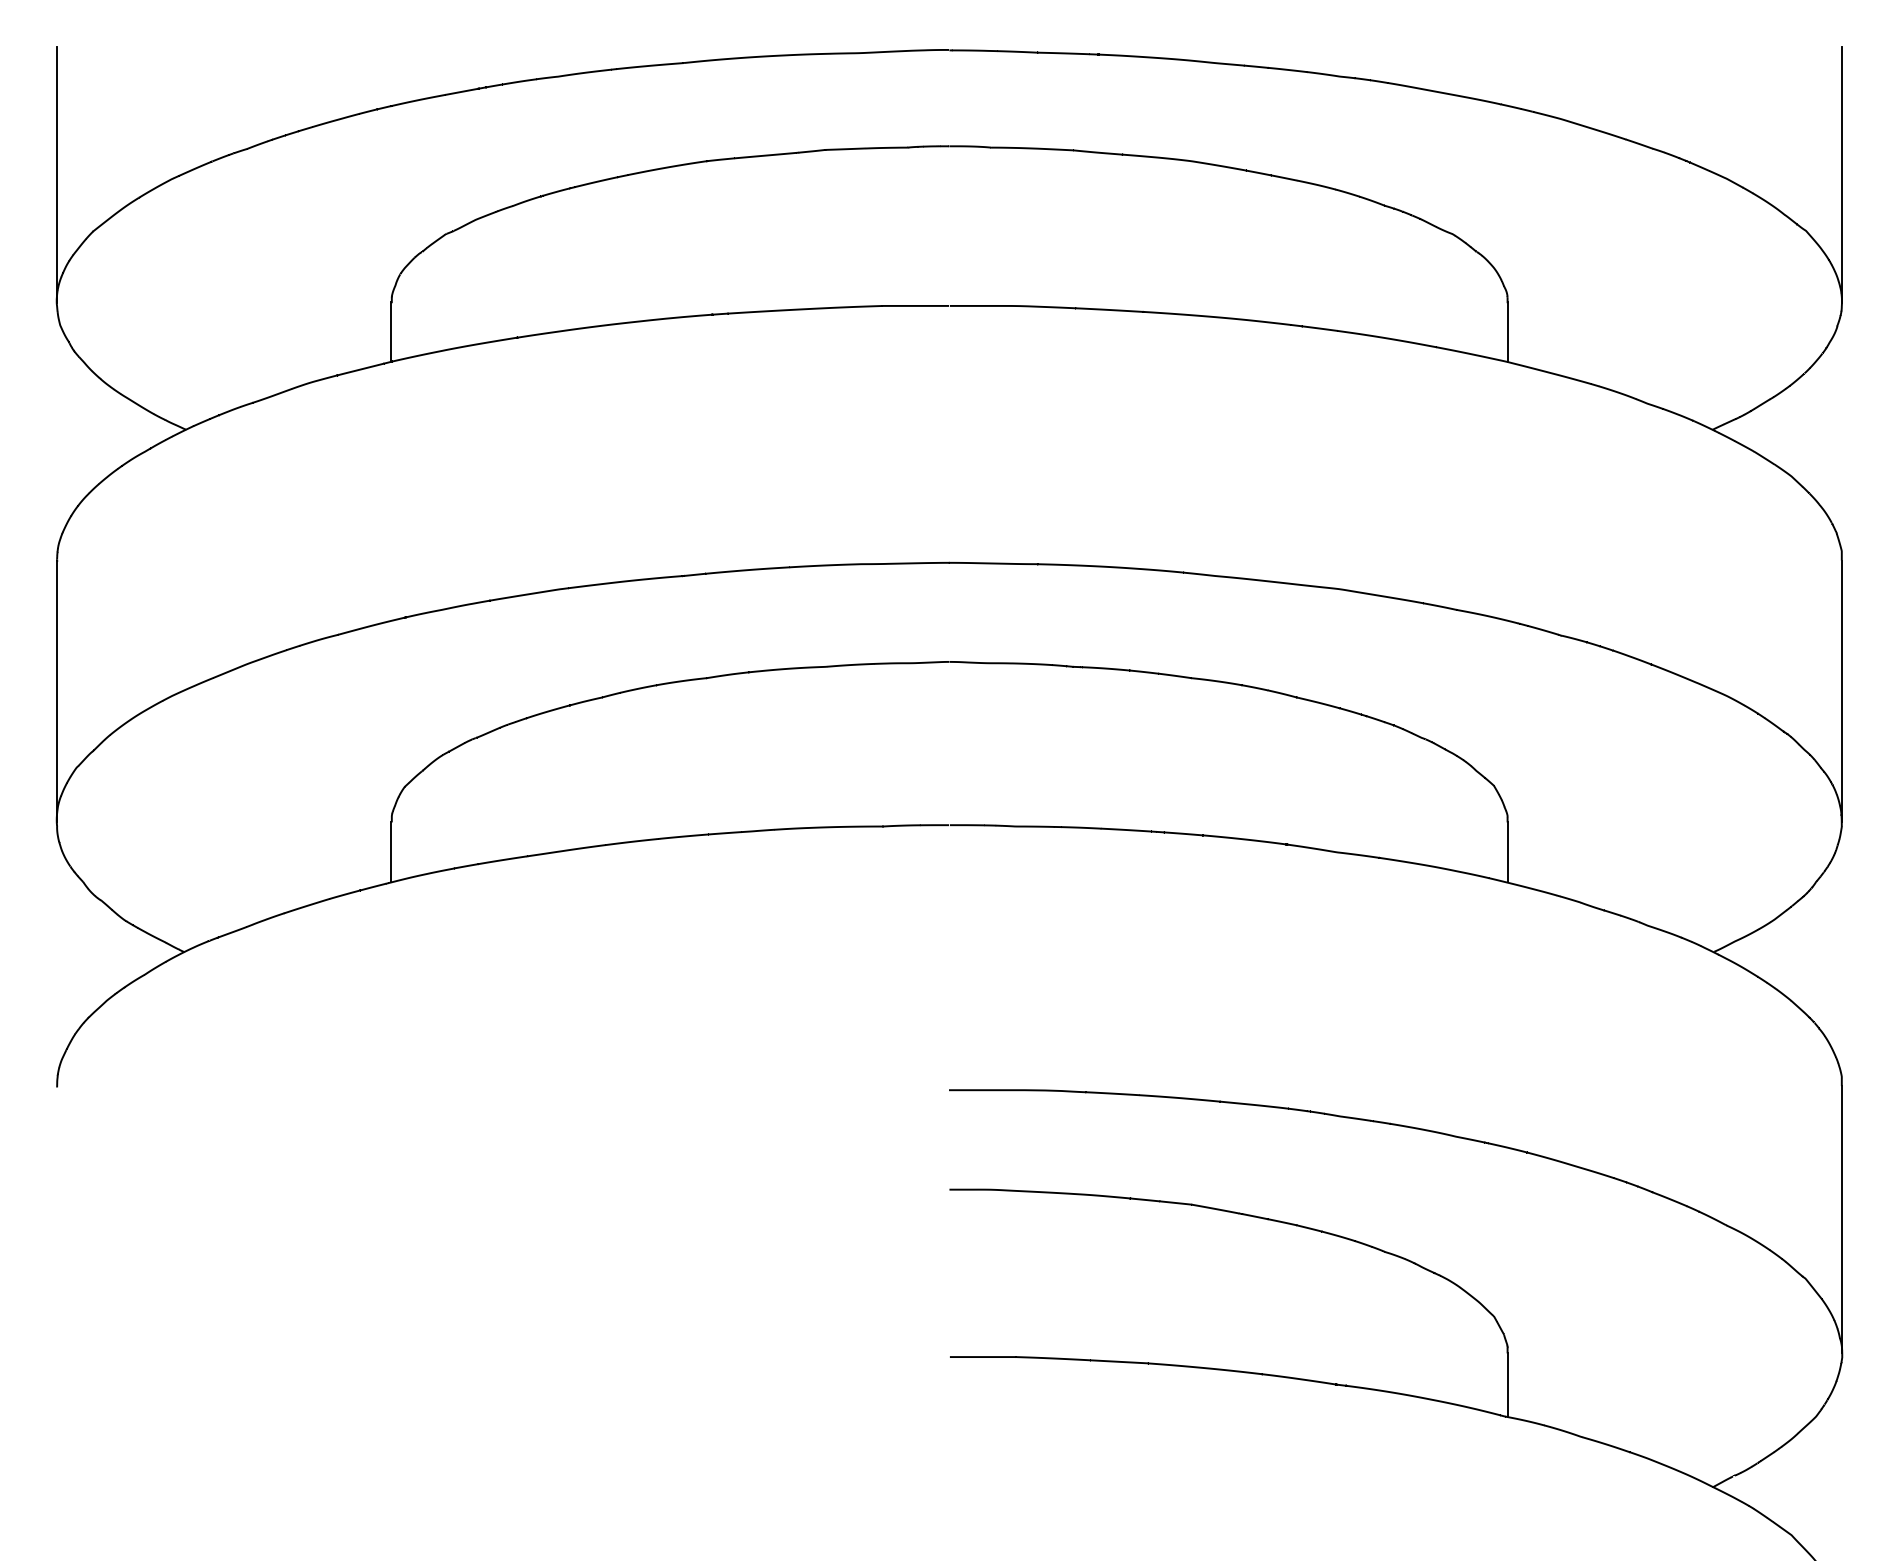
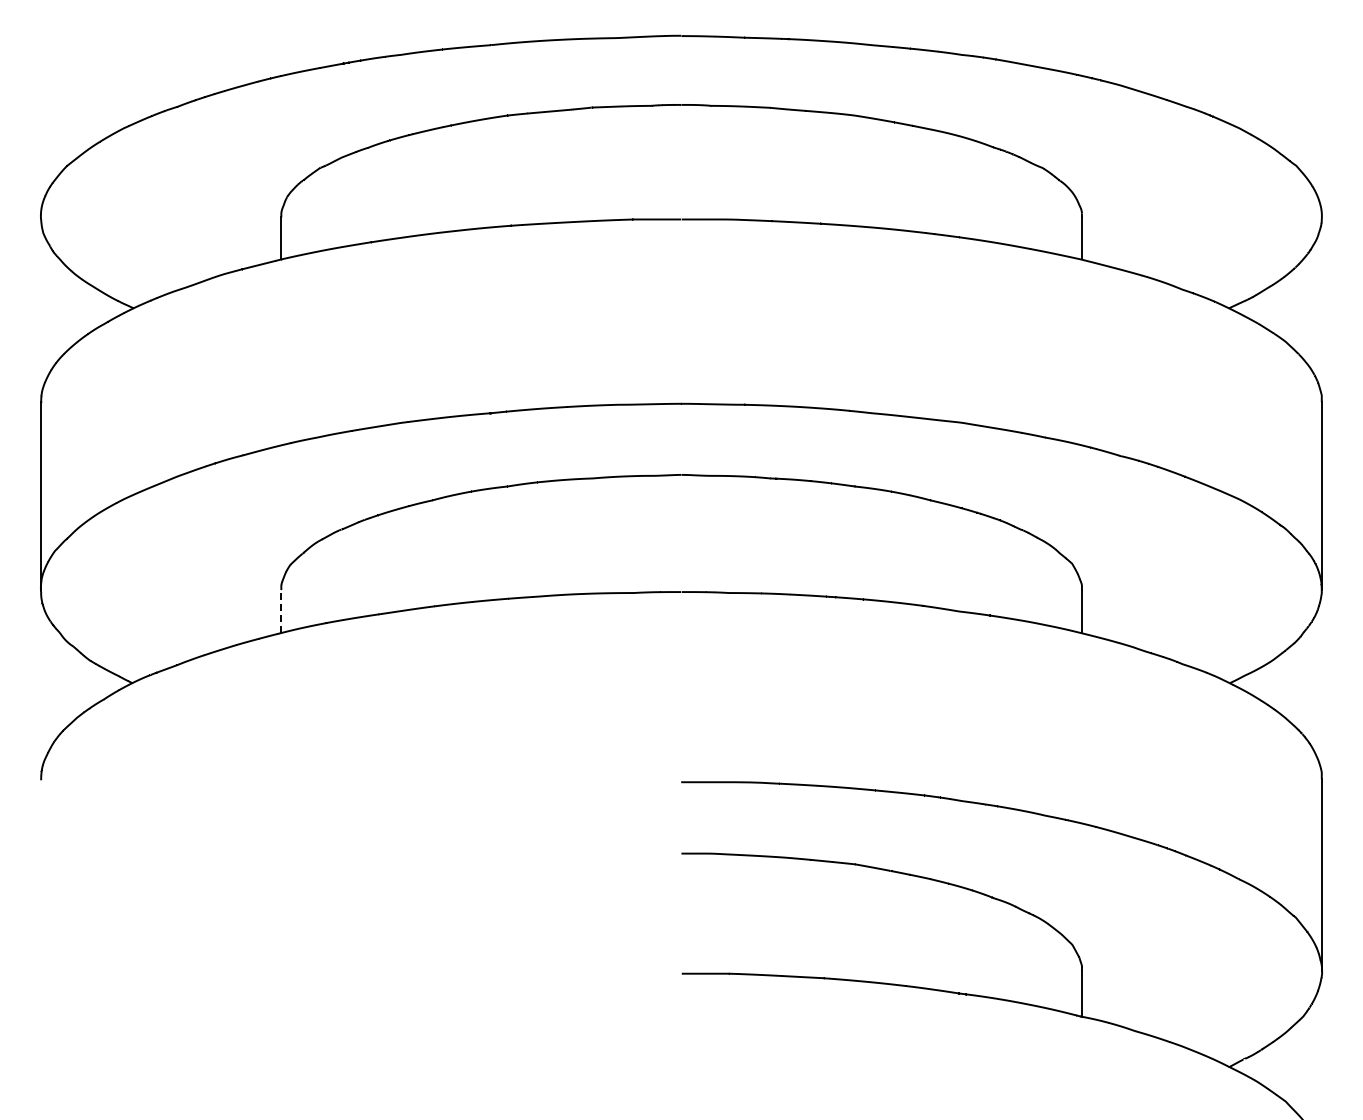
line: (56, 174) -> (40, 125), removed
line: (1841, 174) -> (1321, 125), removed
line: (392, 852) -> (281, 611), solid -> dashed

